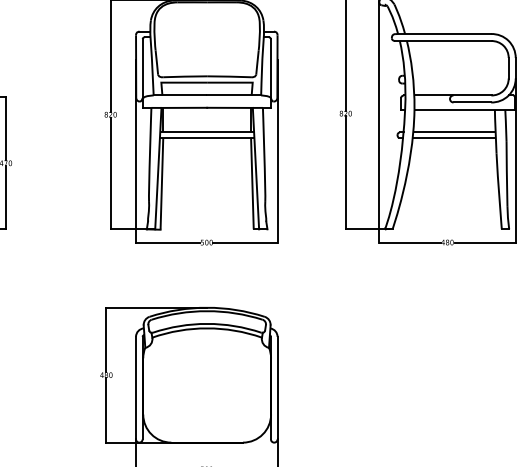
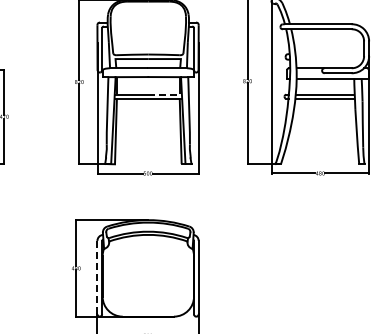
line: (231, 132) -> (165, 94), solid -> dashed
line: (136, 387) -> (97, 277), solid -> dashed

